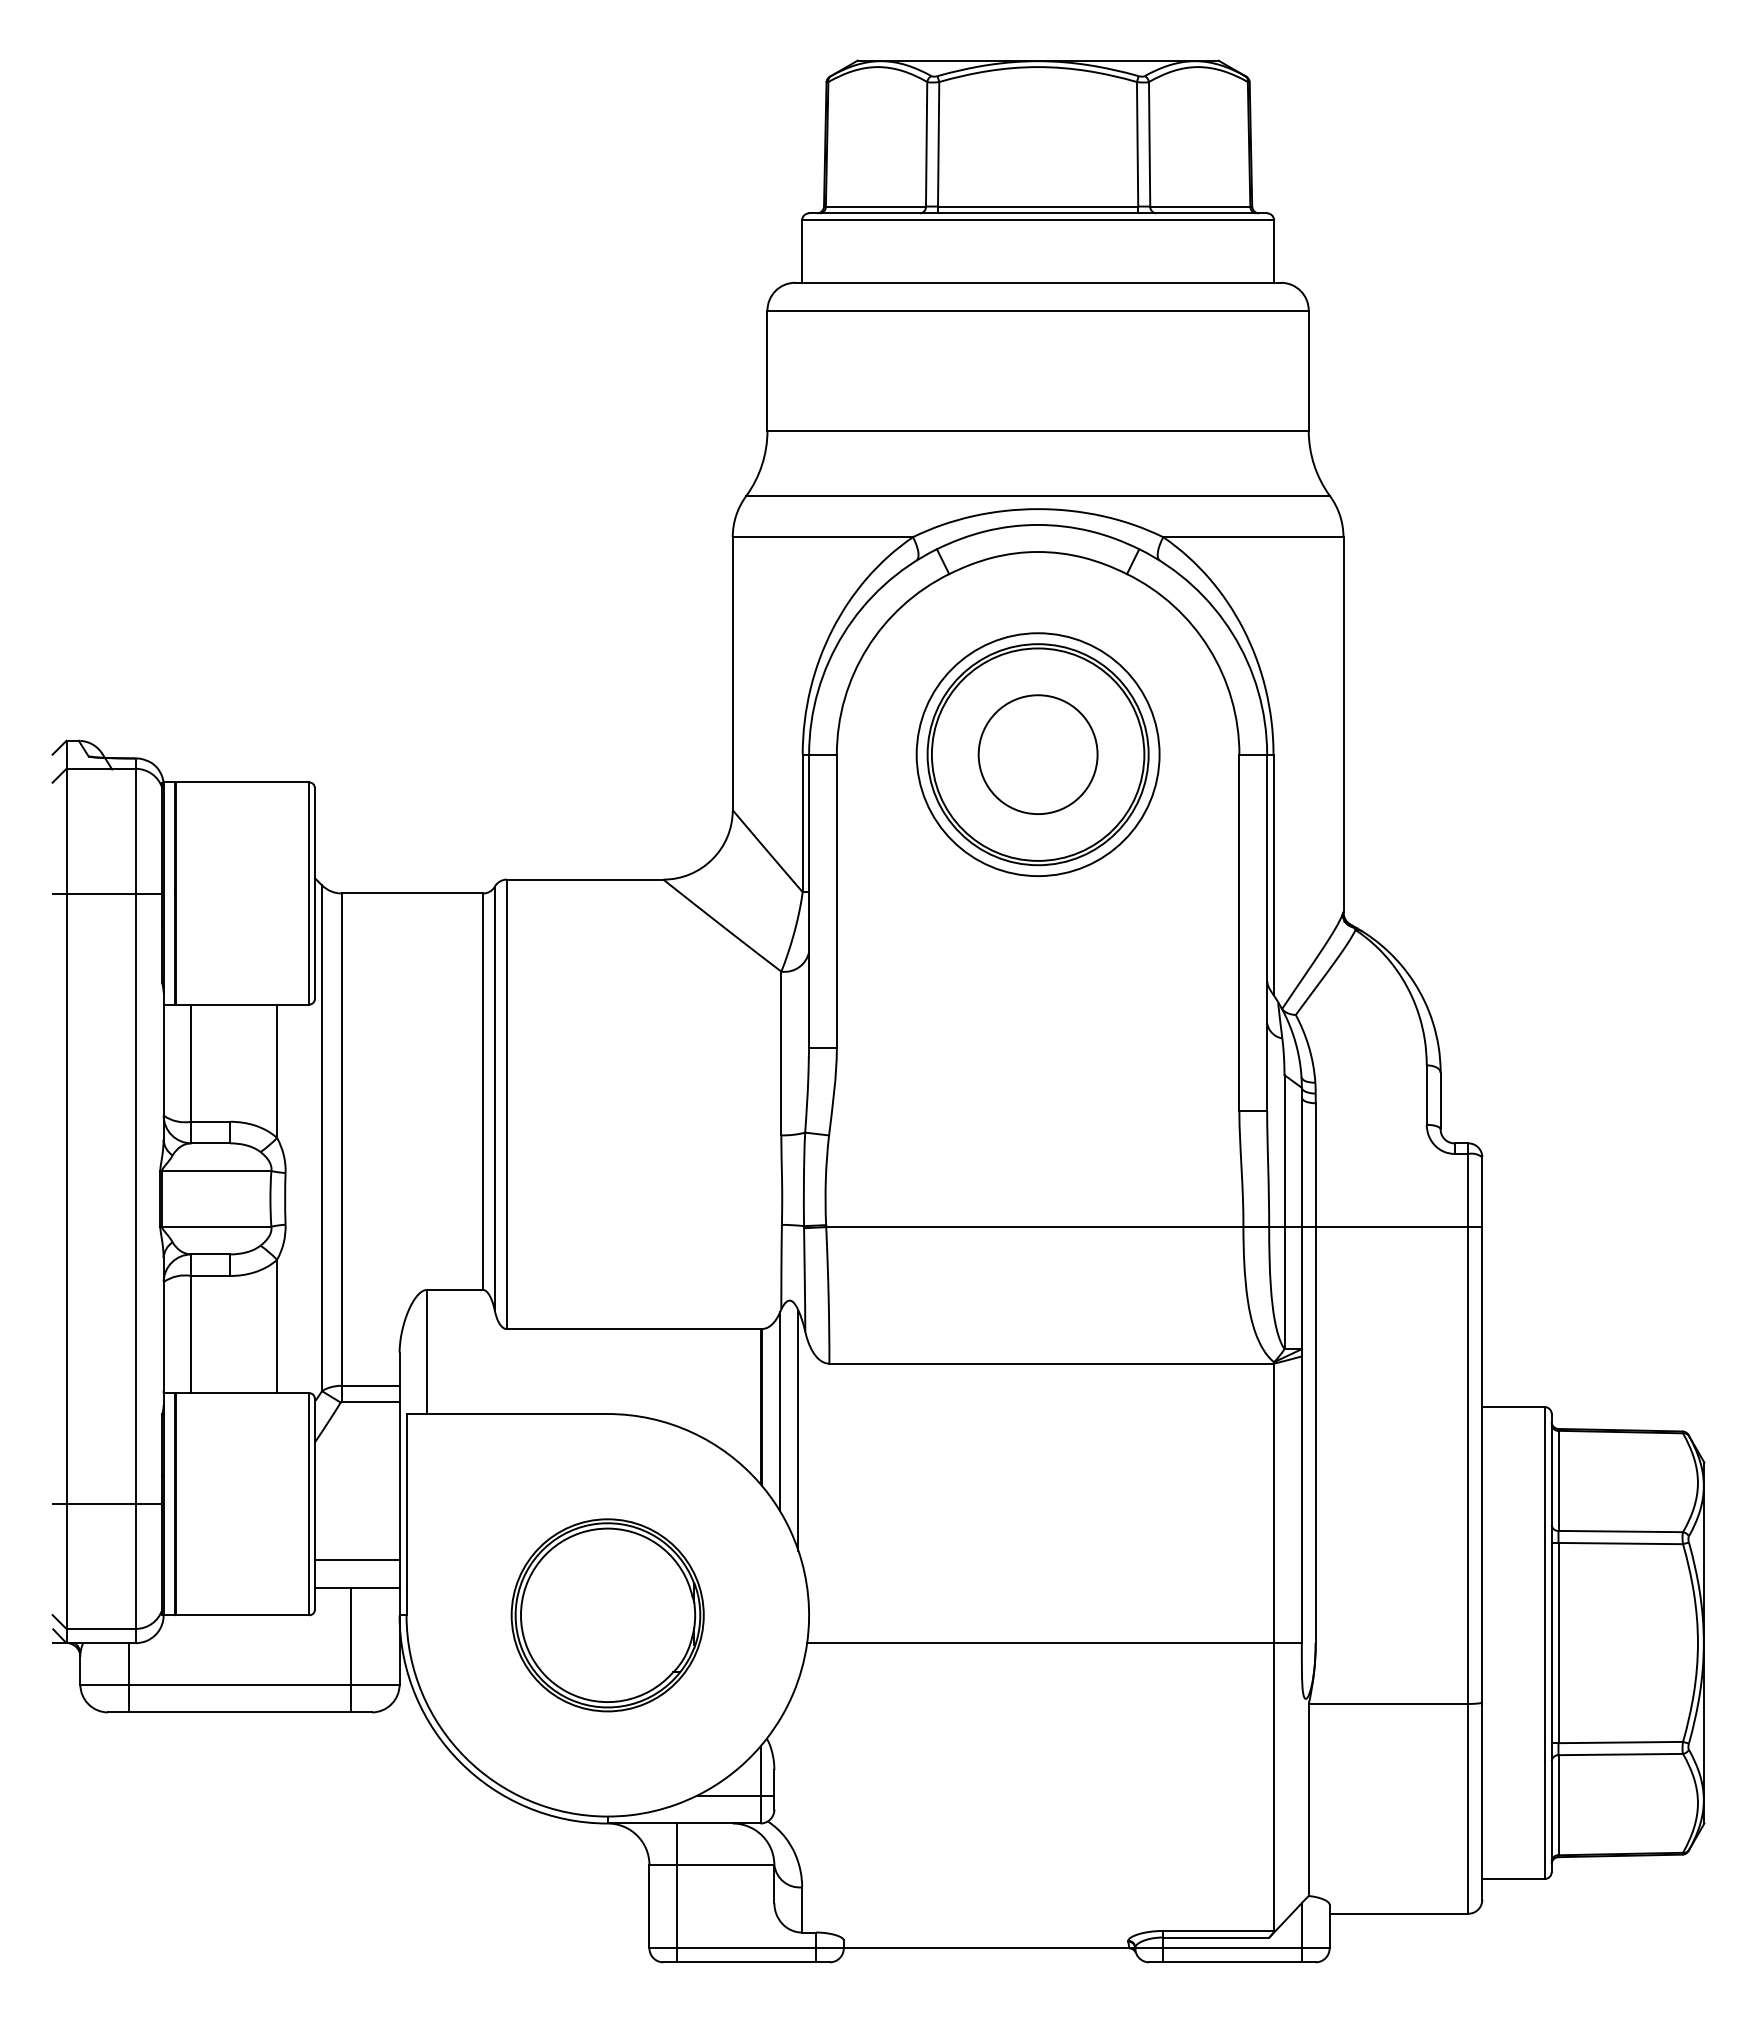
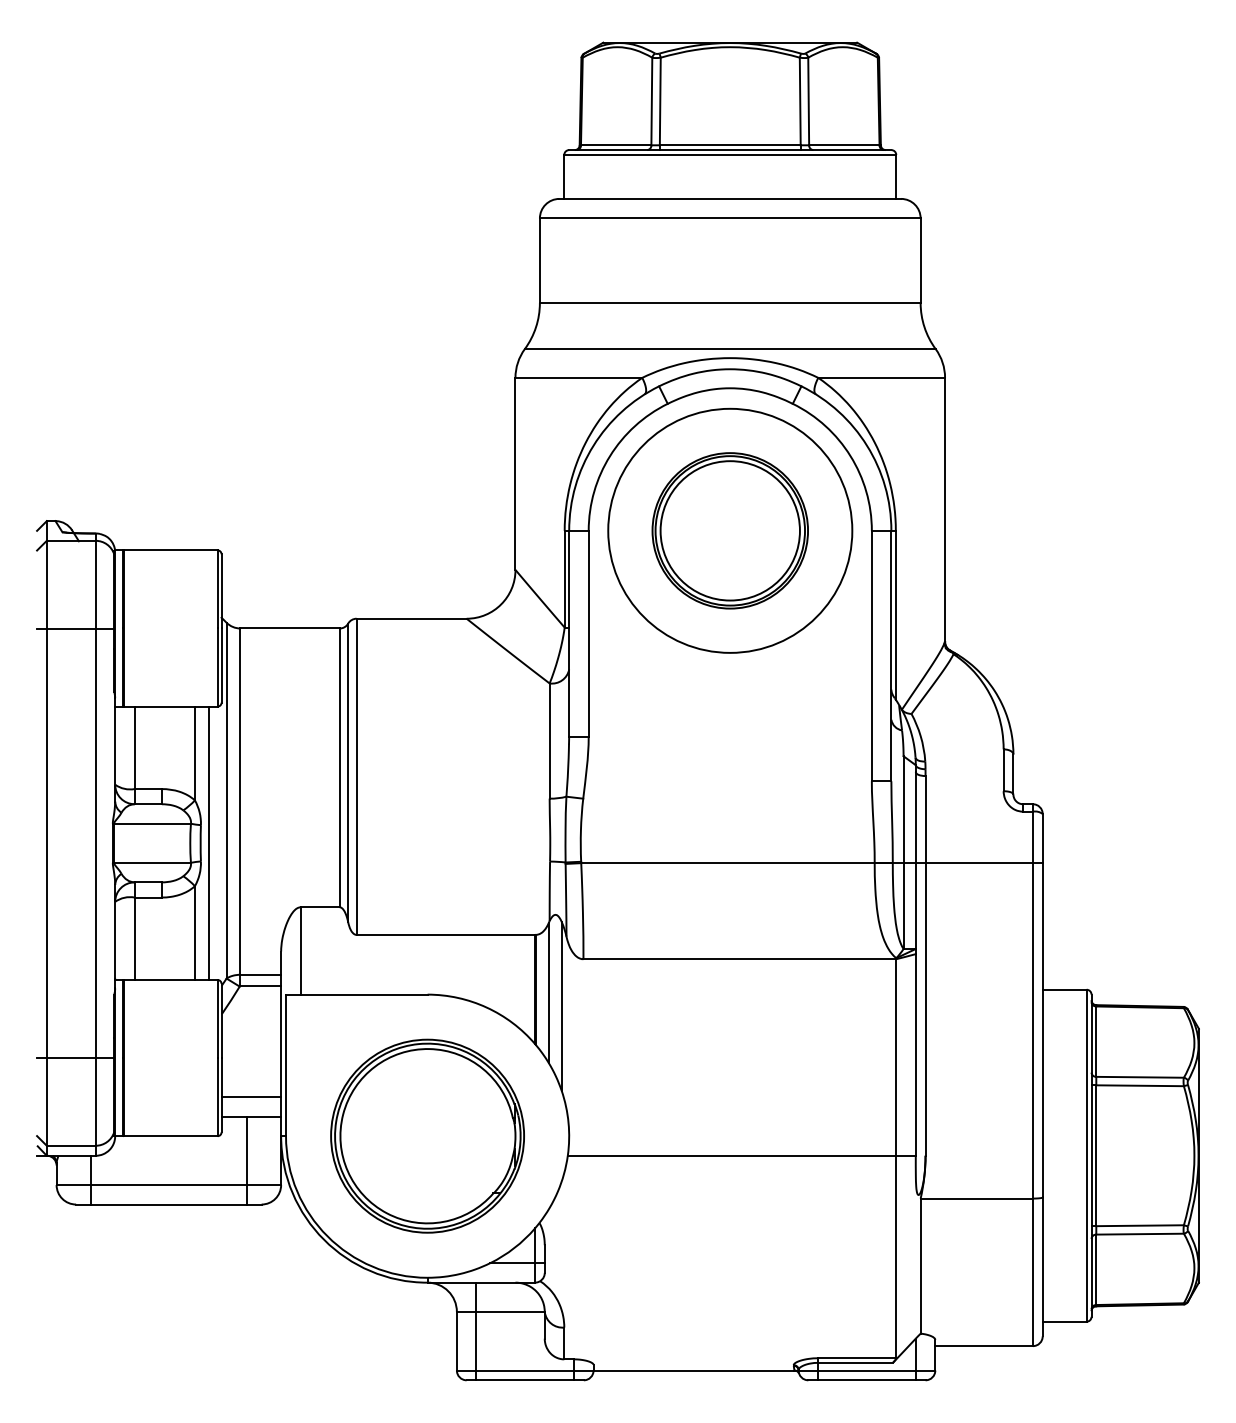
circle: (1037, 754) -> (729, 530), size x1.43
circle: (1038, 754) -> (730, 530), size x1.67
line: (296, 1198) -> (208, 843), added
part: (607, 1615) -> (427, 1136), size x1.43

